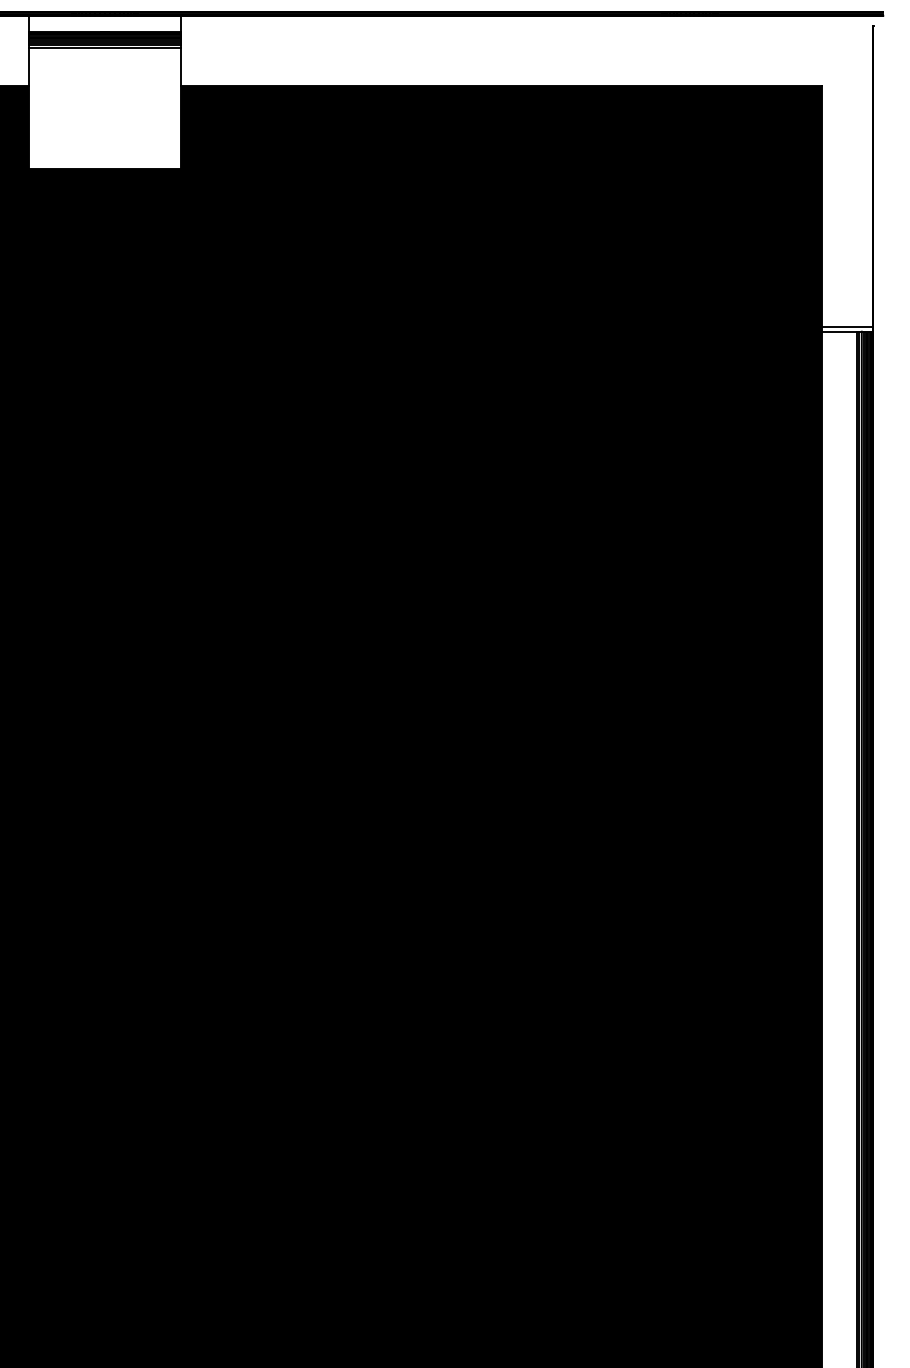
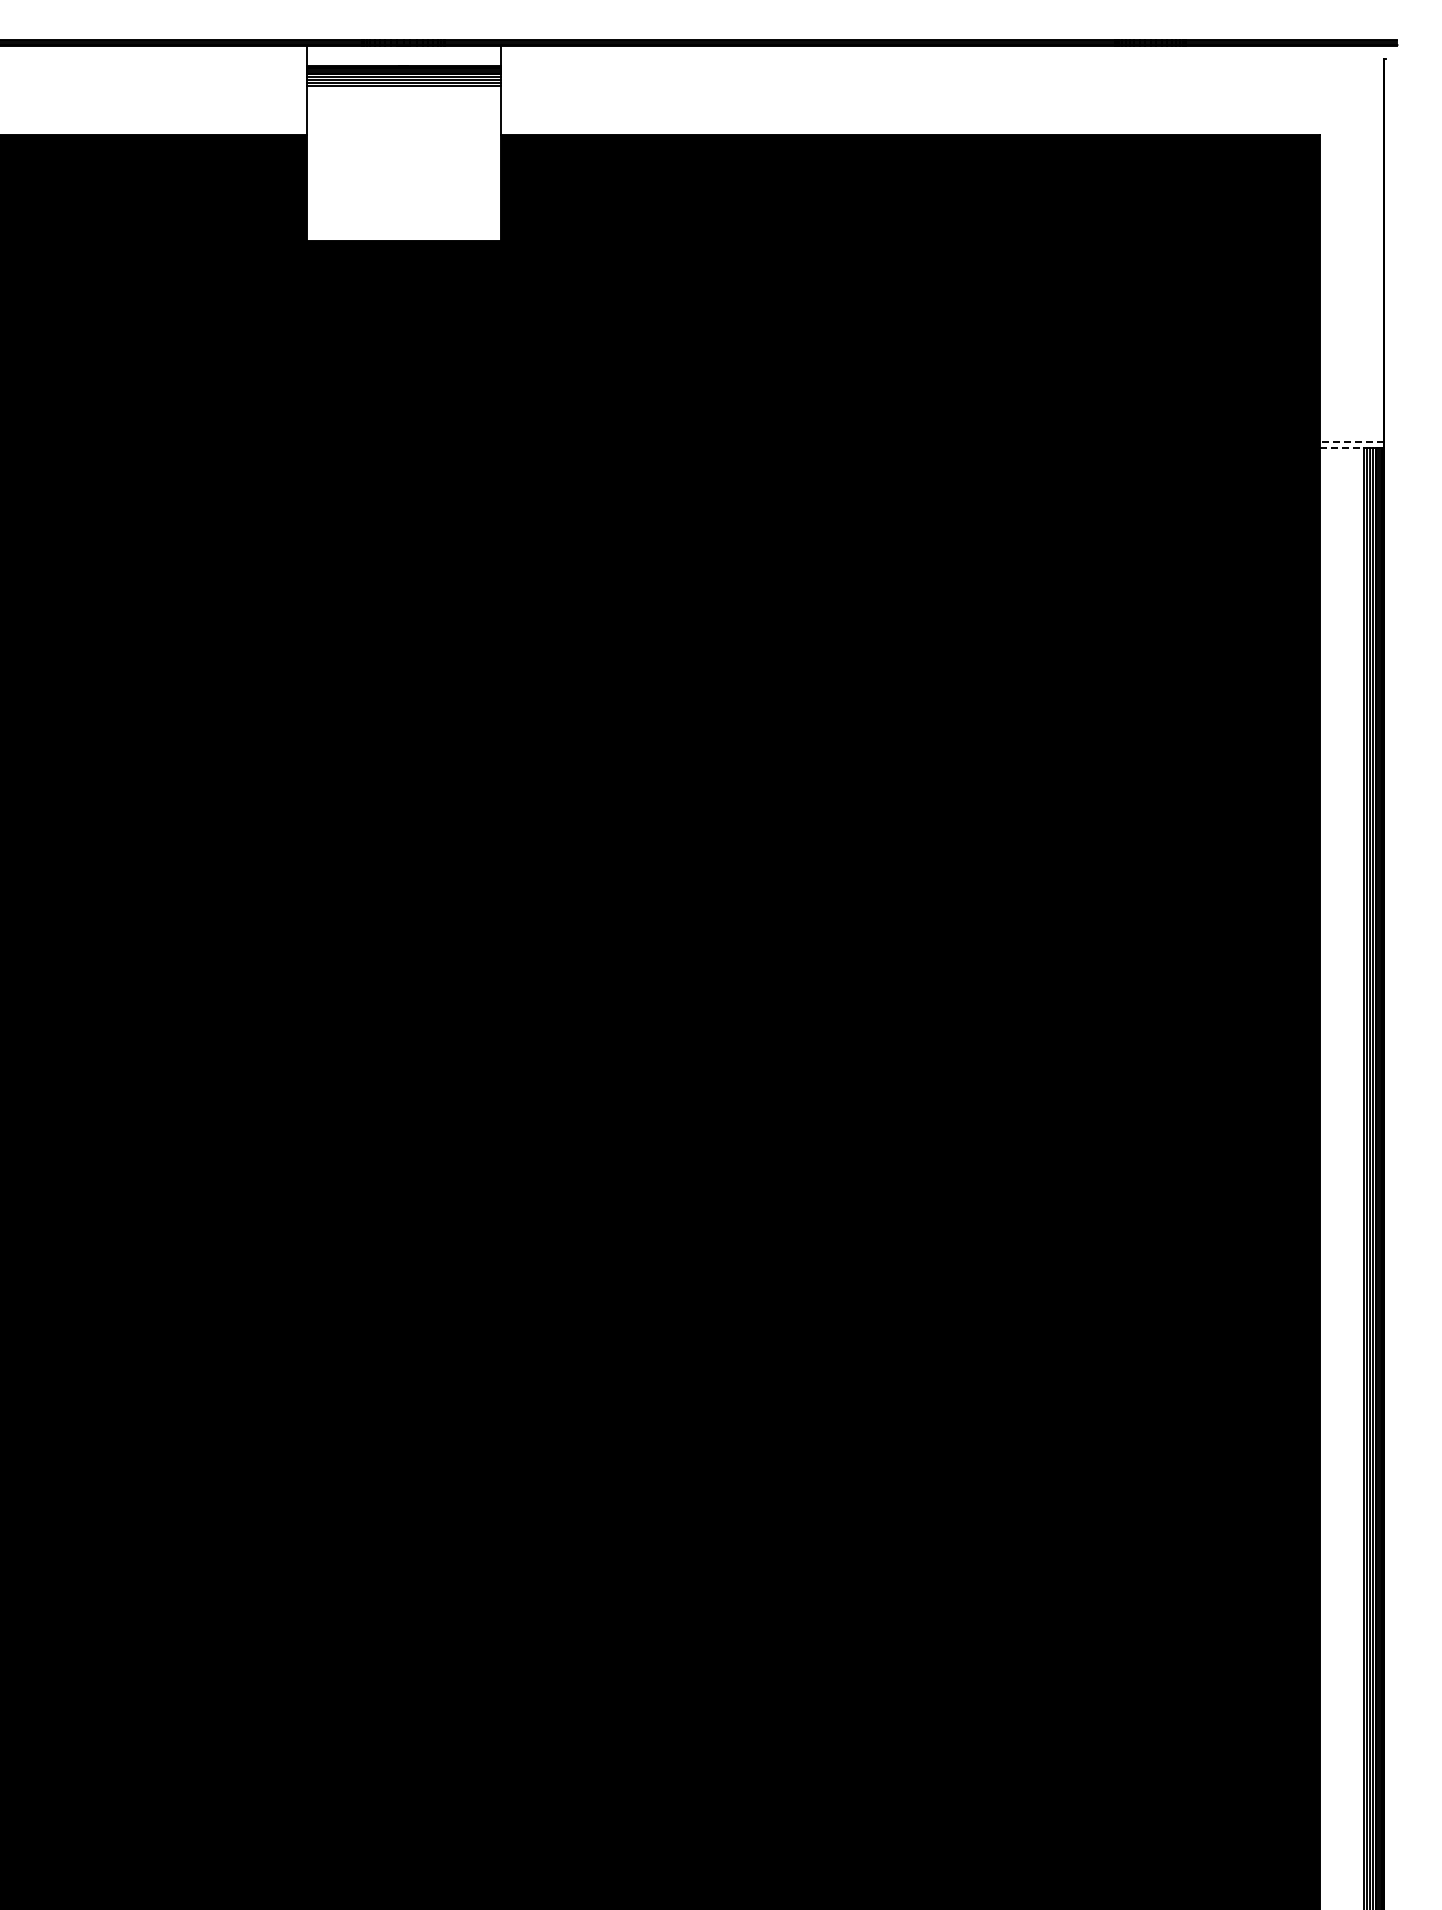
line: (847, 326) -> (1351, 441), solid -> dashed
line: (840, 331) -> (1342, 448), solid -> dashed

